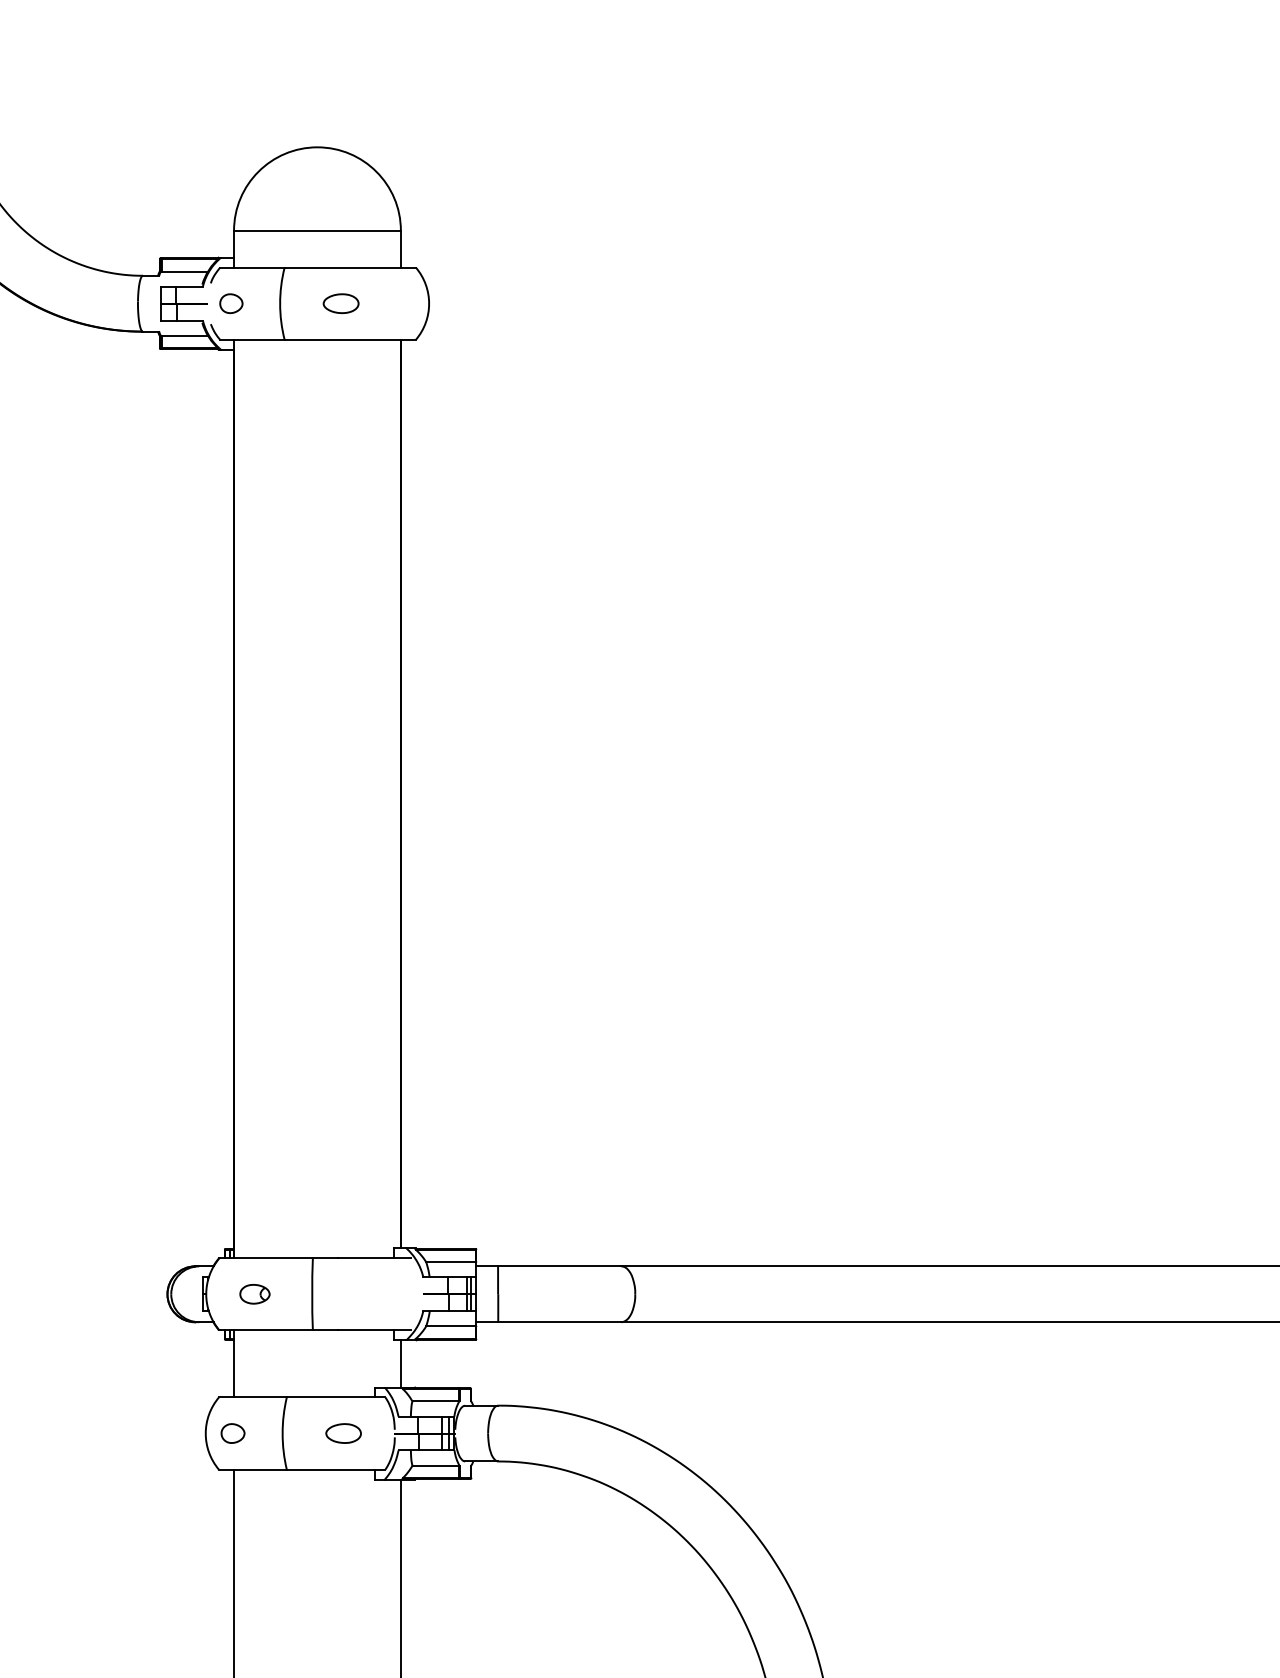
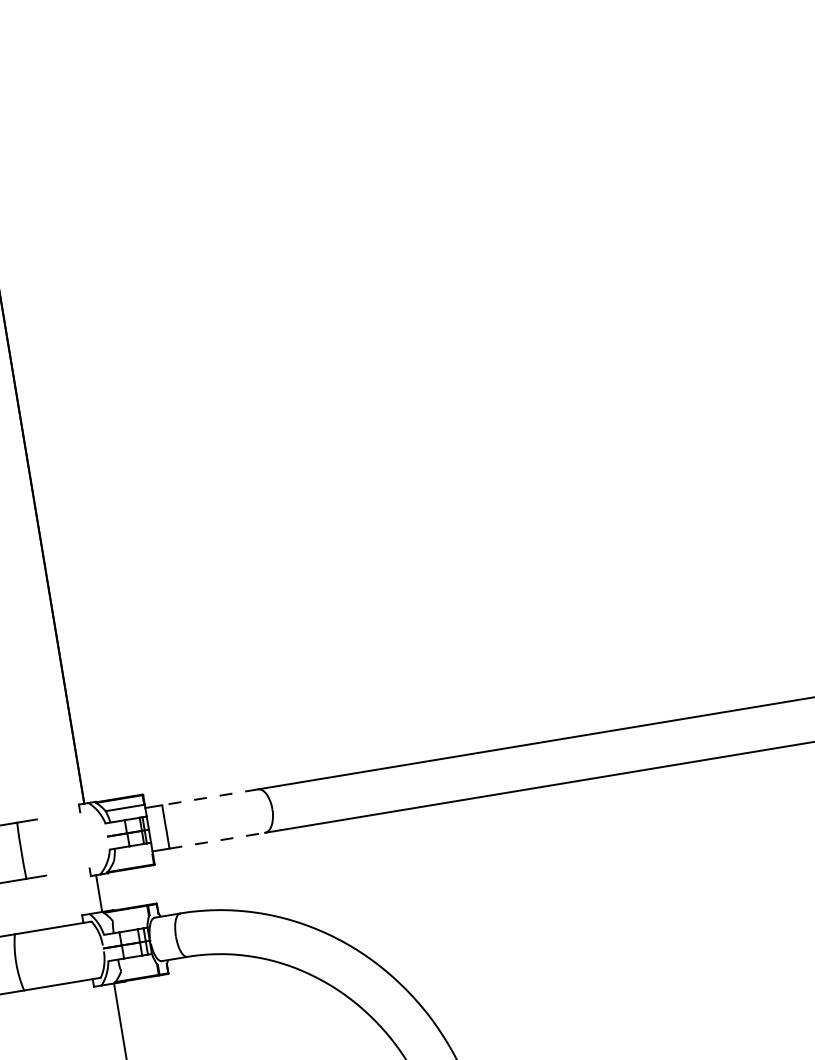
line: (374, 1258) -> (65, 815), removed
line: (559, 1266) -> (209, 797), solid -> dashed
line: (559, 1322) -> (217, 840), solid -> dashed
line: (450, 1326) -> (132, 858), removed
line: (374, 1330) -> (74, 870), removed
line: (435, 1401) -> (130, 918), removed
part: (343, 1433) -> (63, 955), removed
line: (435, 1465) -> (139, 968), removed

